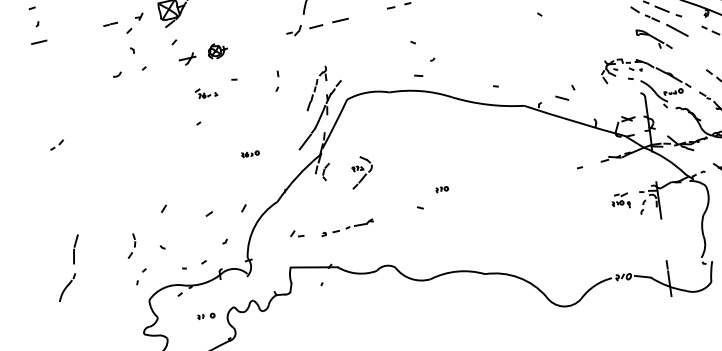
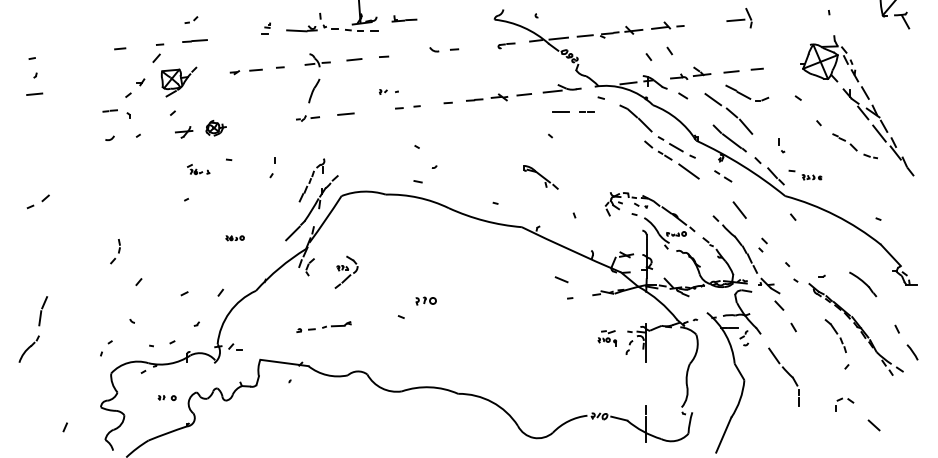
line: (109, 24) -> (109, 110), moved
part: (304, 29) -> (307, 118), size x0.6
part: (653, 39) -> (540, 177), moved
line: (561, 98) -> (561, 279), moved
part: (56, 144) -> (38, 201), size x1.6
part: (442, 189) -> (426, 301), size x1.6
part: (296, 233) -> (235, 346), moved
part: (131, 245) -> (115, 251), moved

